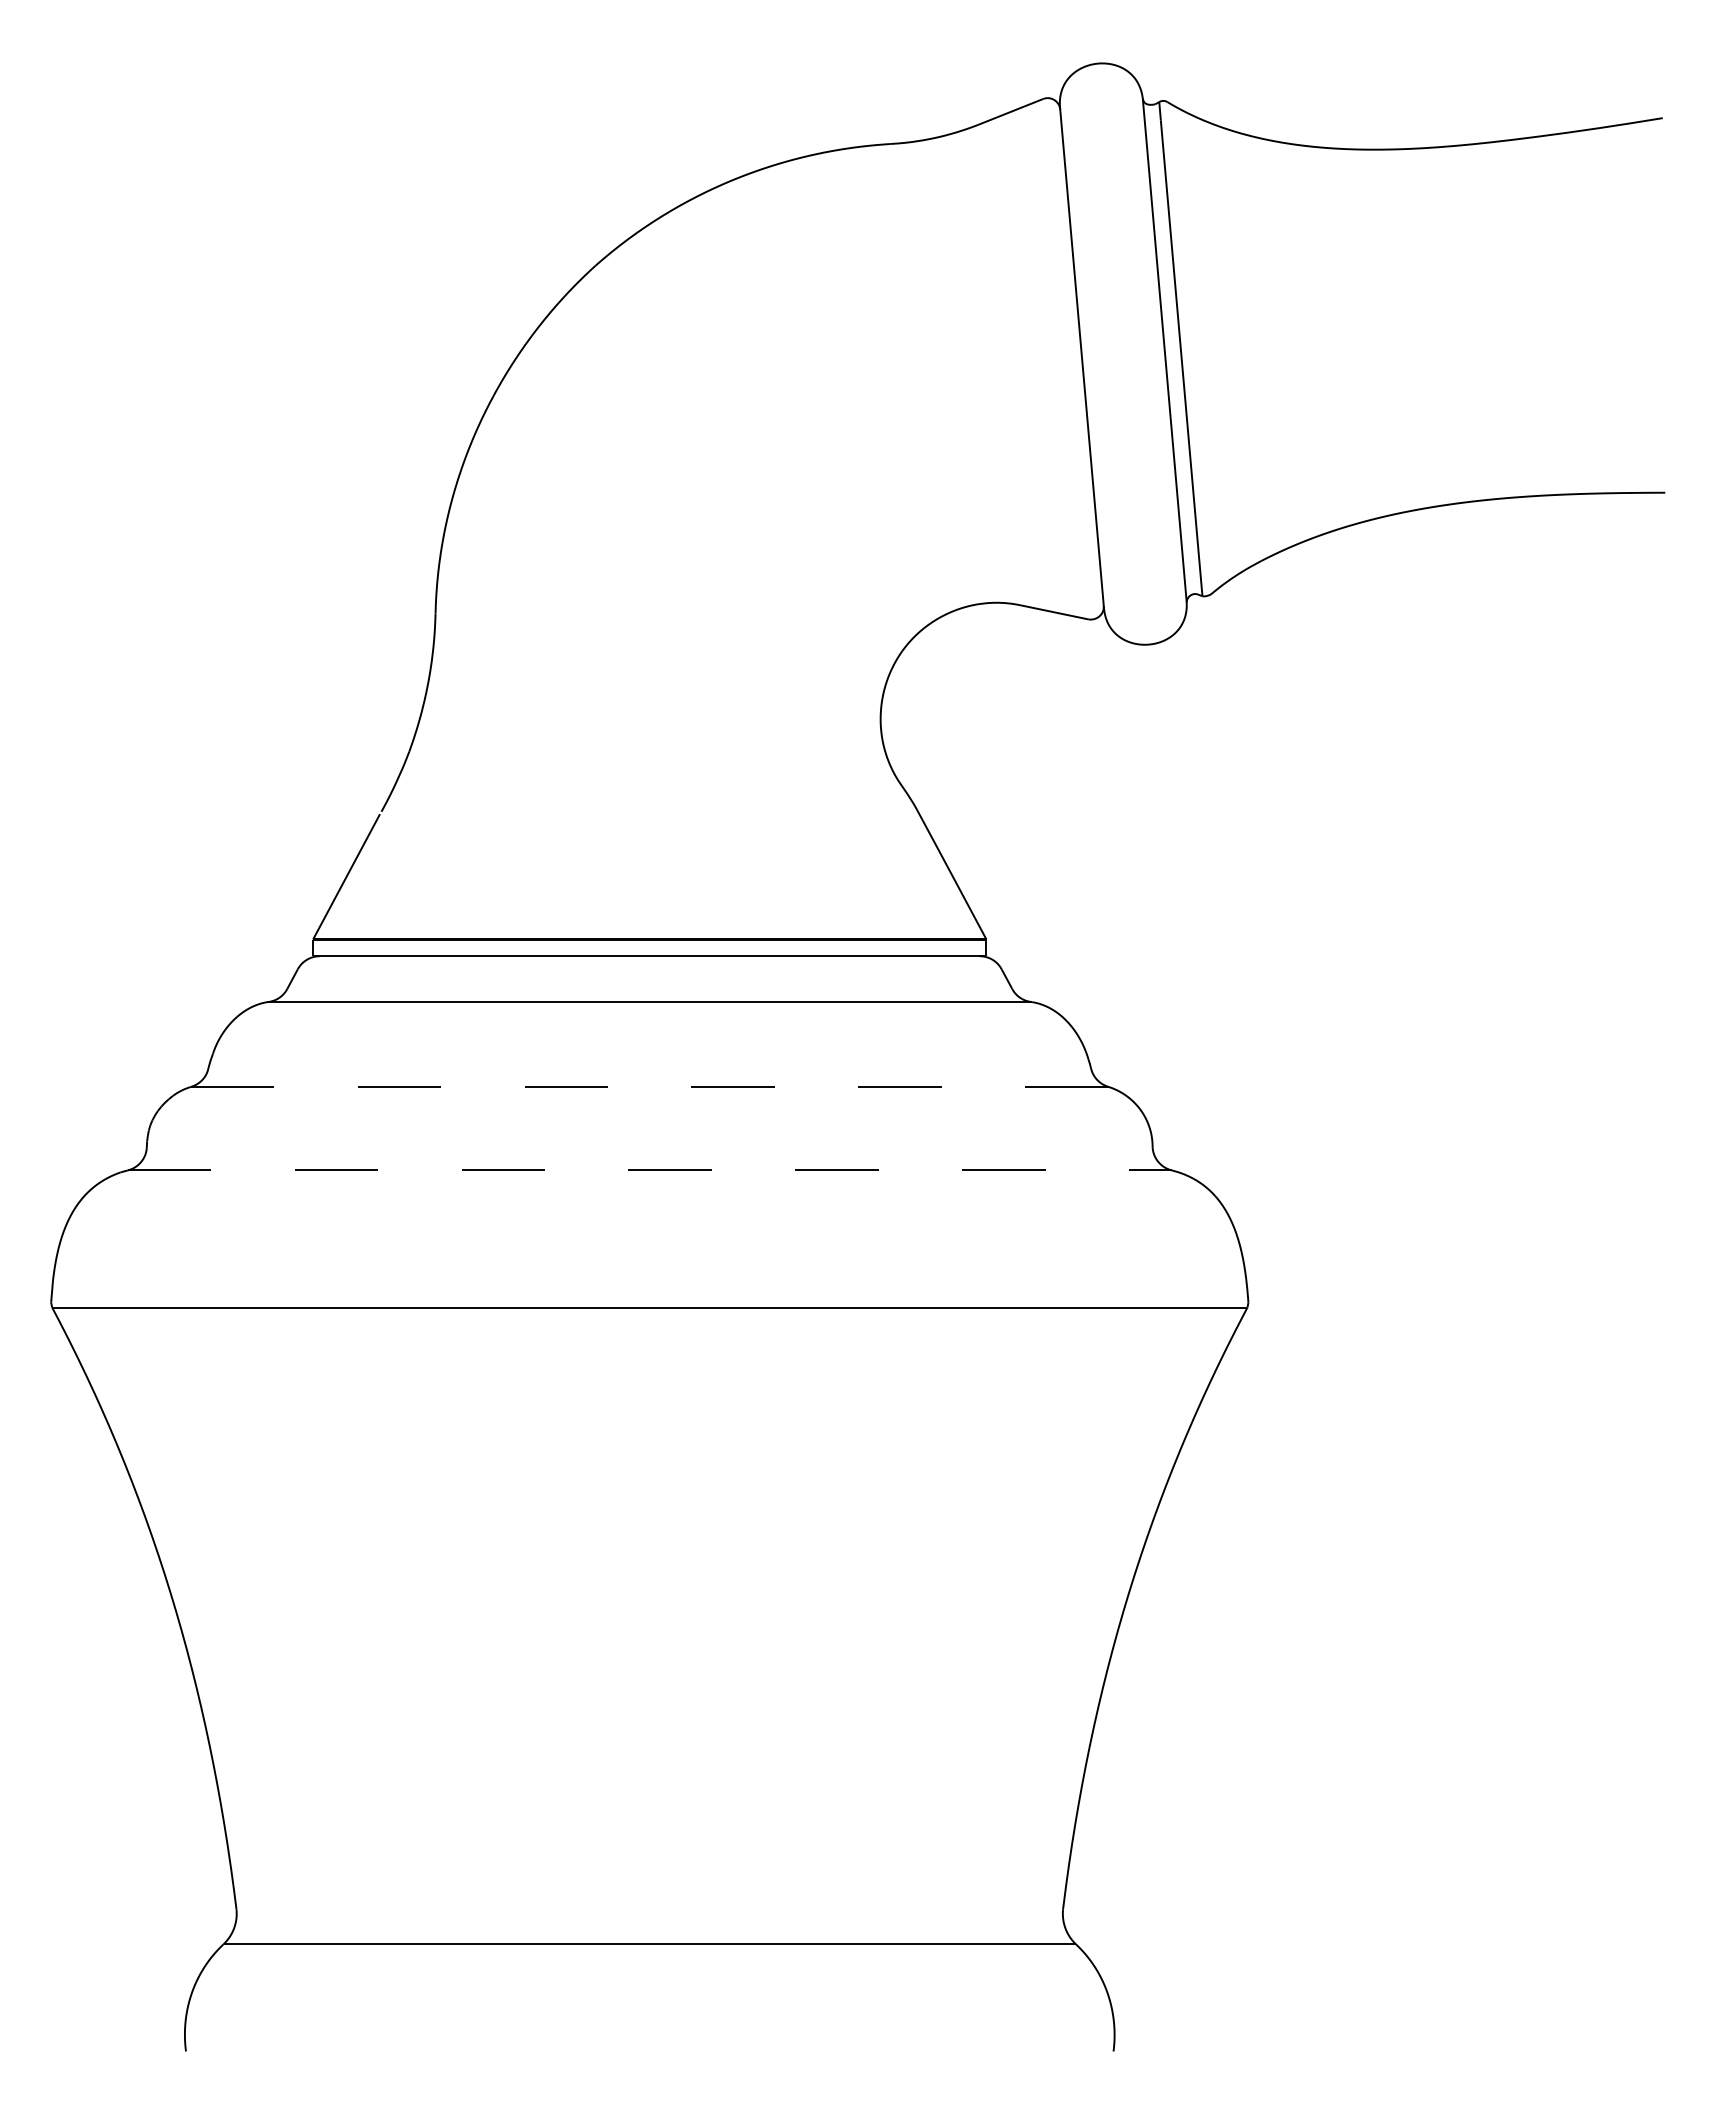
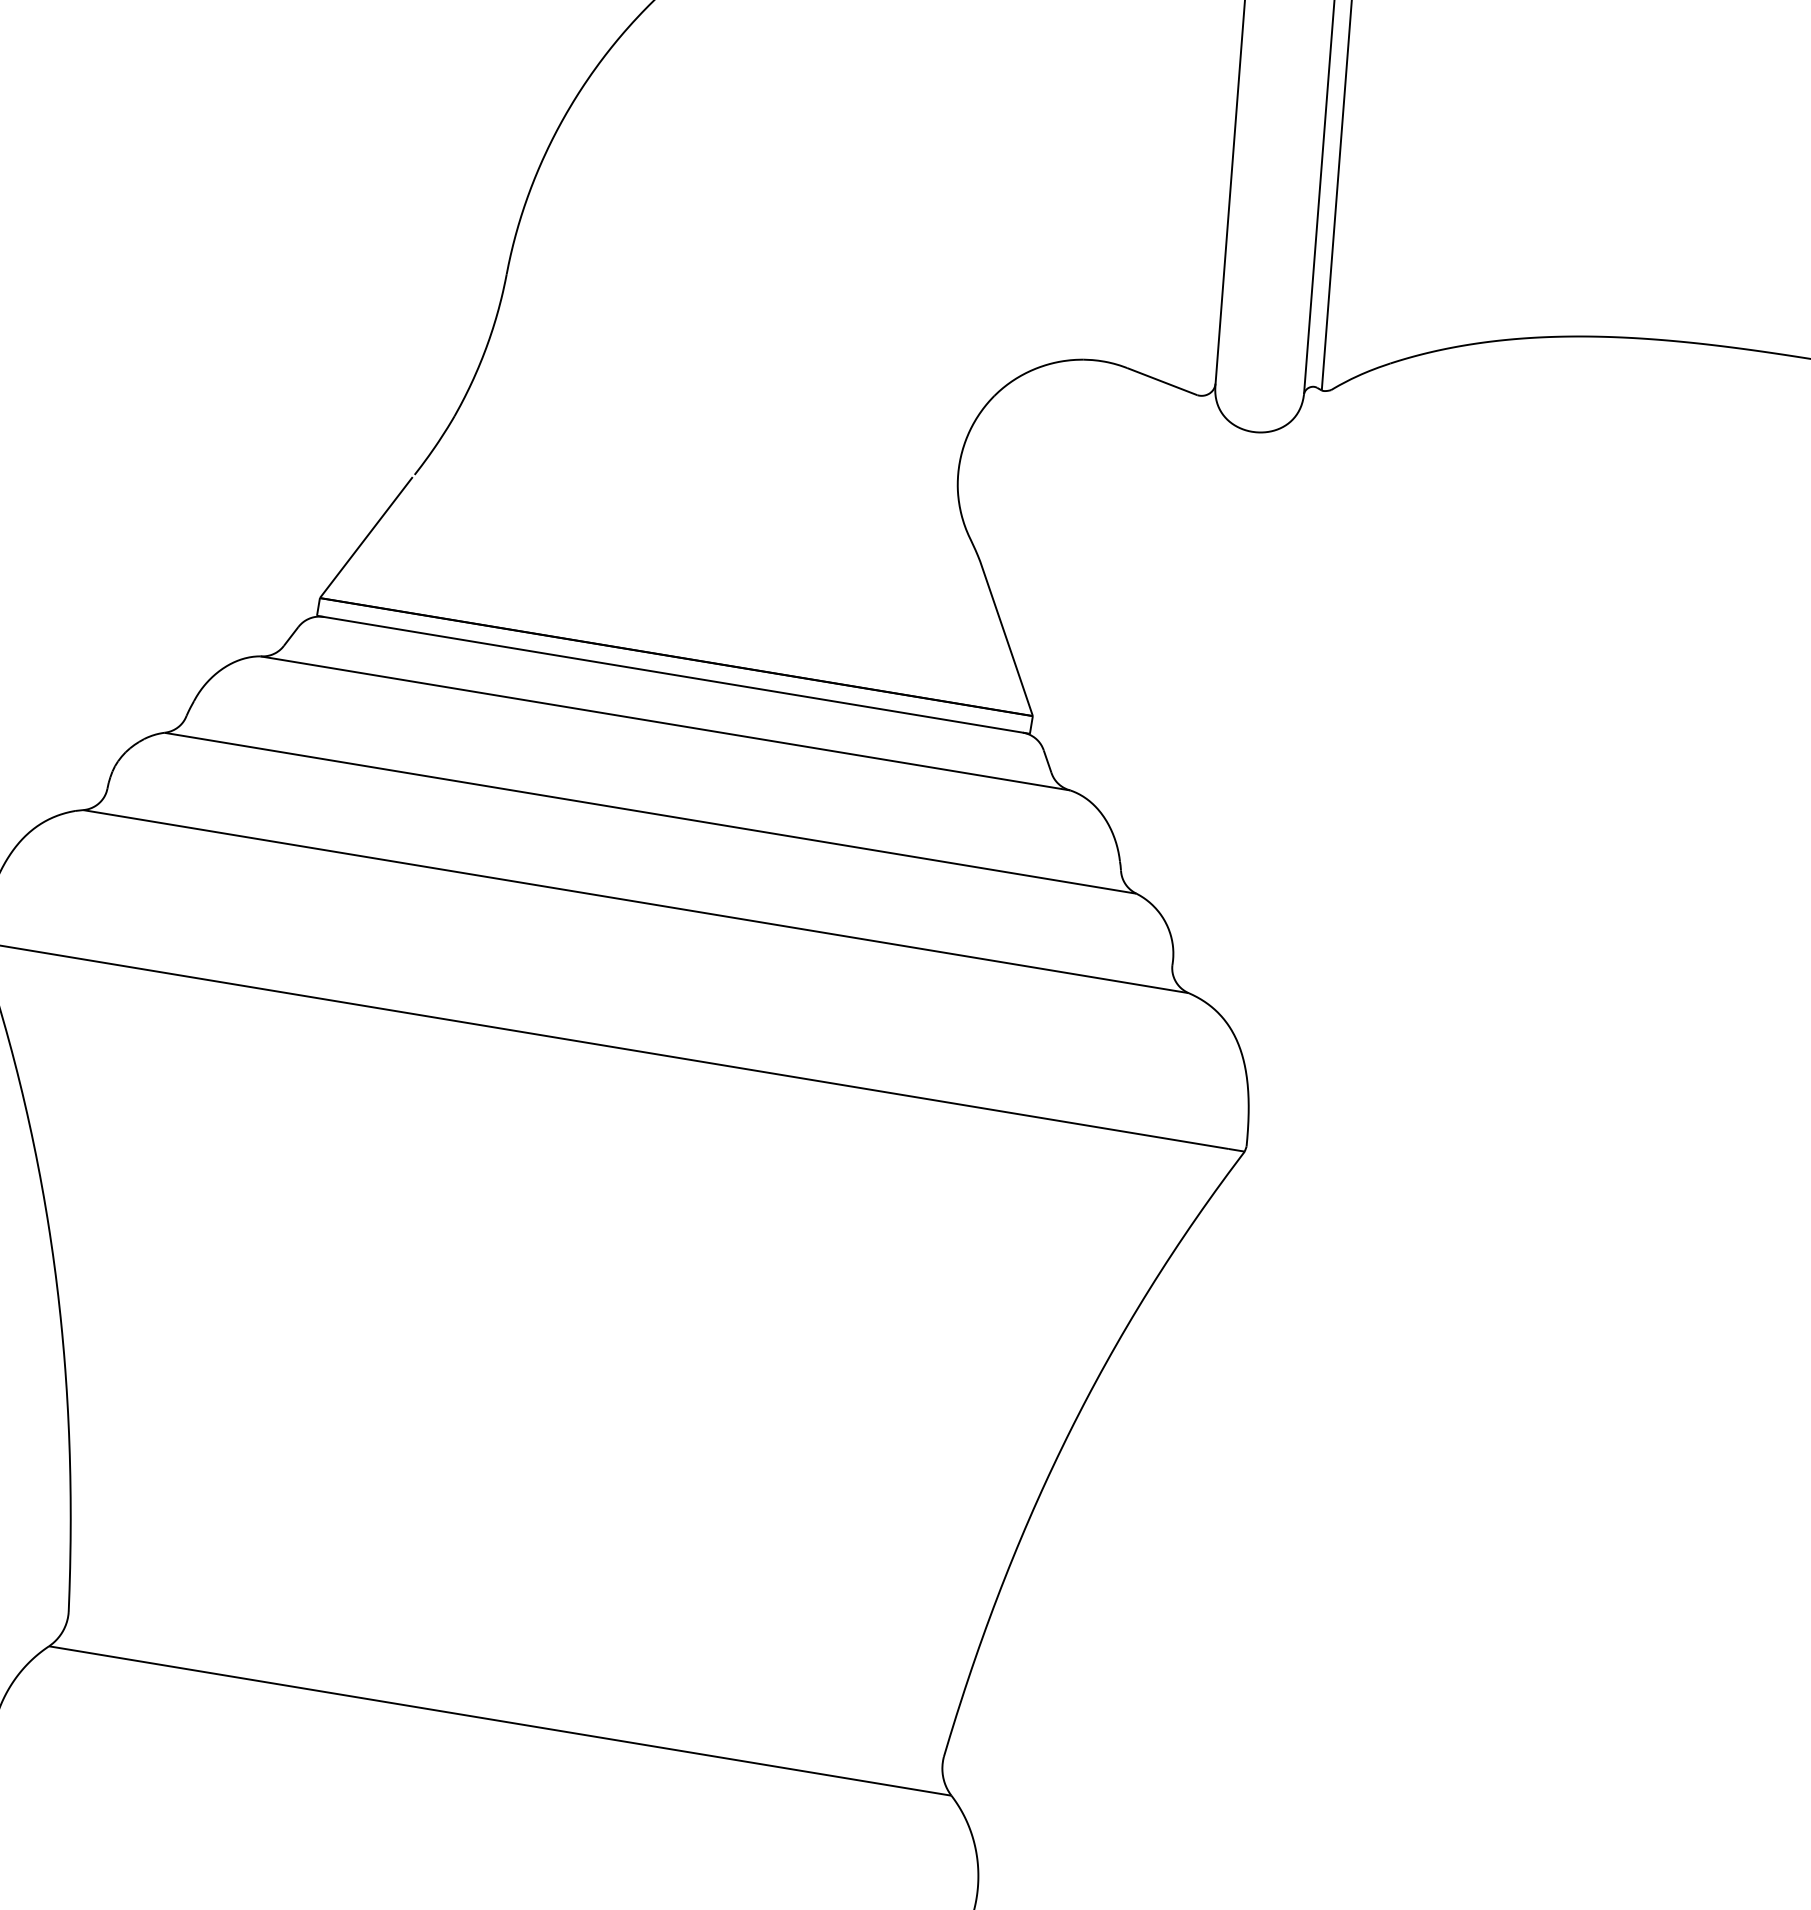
line: (650, 1086) -> (651, 812), dashed -> solid
line: (650, 1170) -> (636, 901), dashed -> solid

